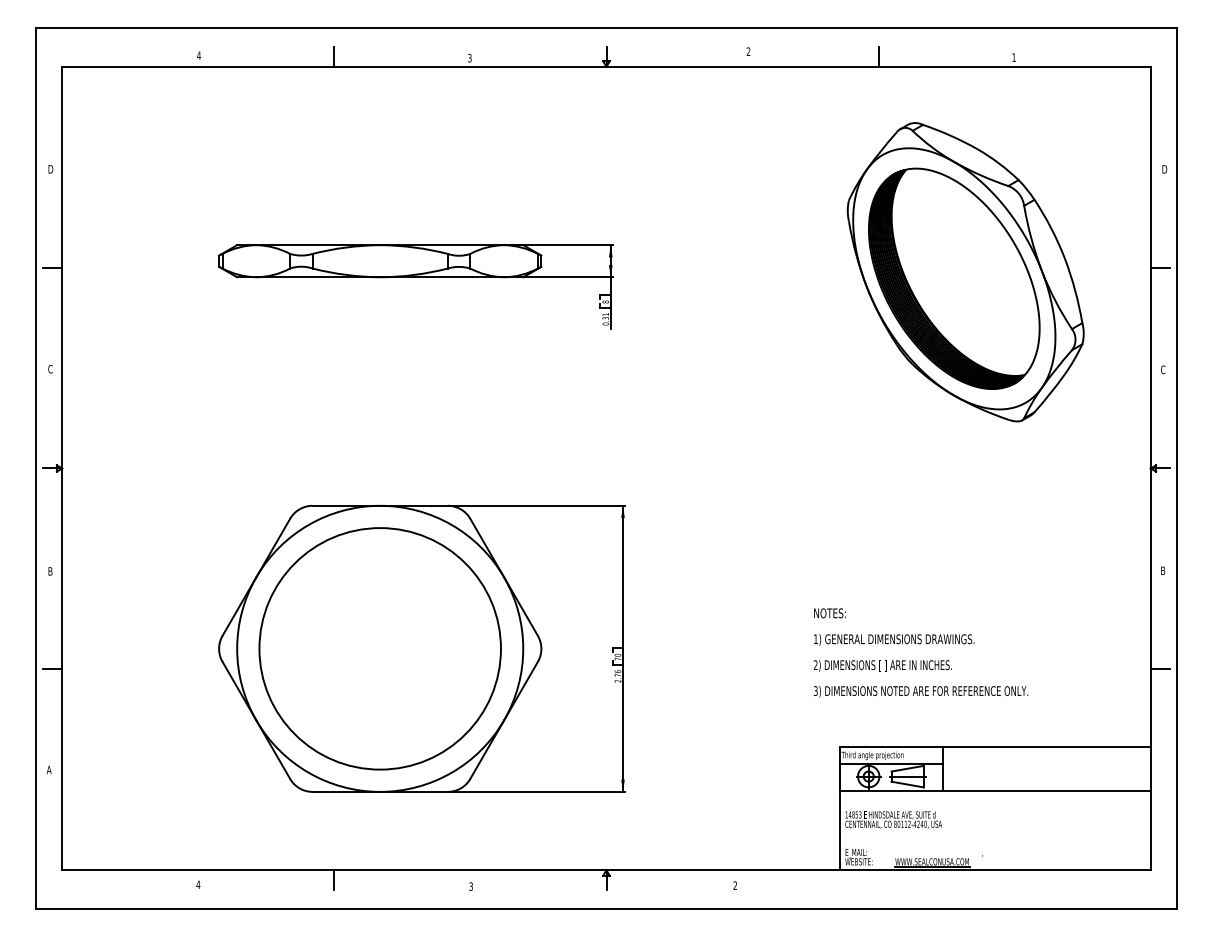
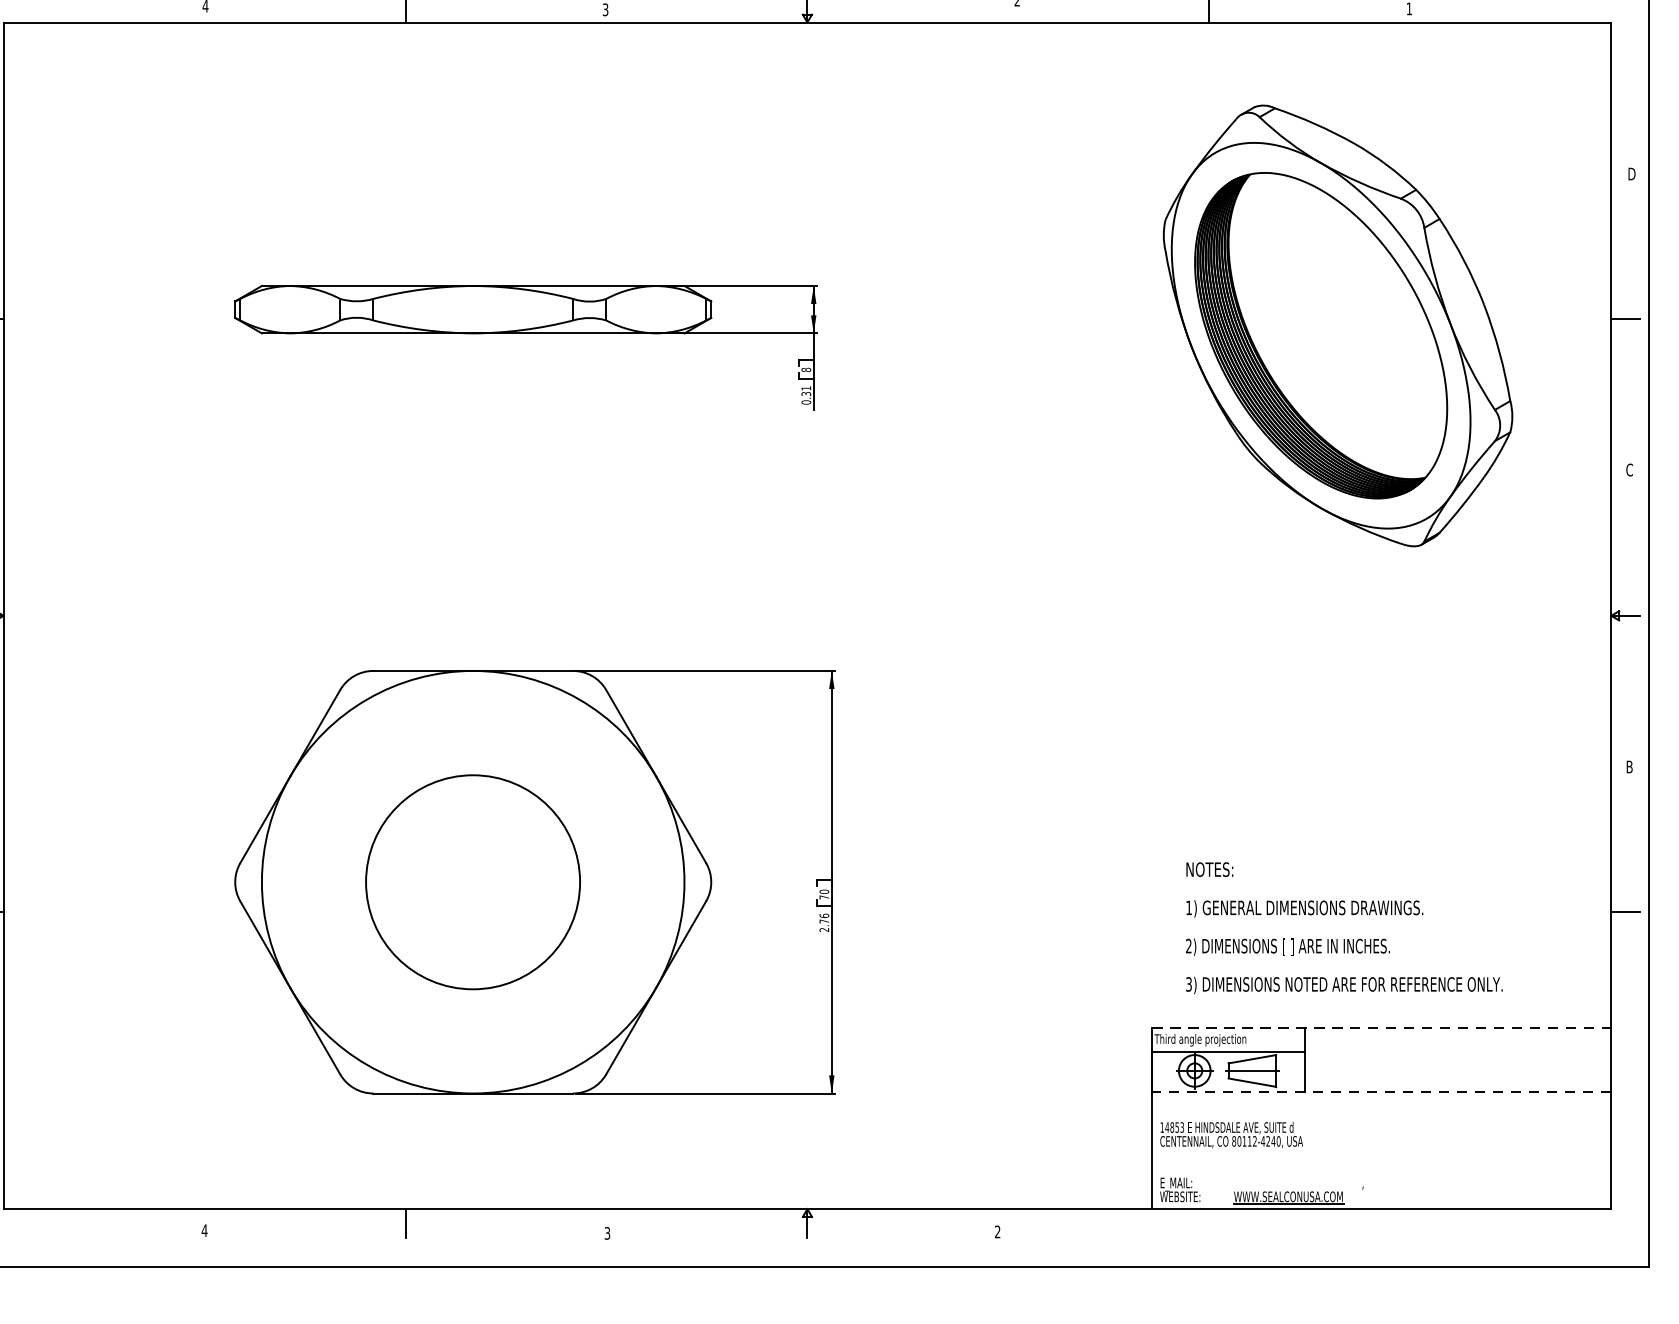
circle: (379, 648) -> (472, 881), size x0.6
text: (920, 652) -> (1343, 927), moved
line: (995, 747) -> (1381, 1027), solid -> dashed
line: (994, 790) -> (1380, 1091), solid -> dashed

